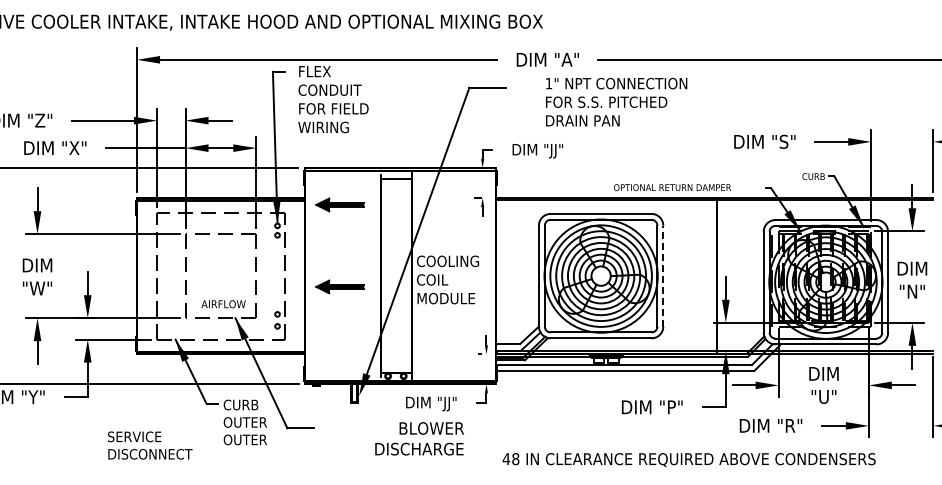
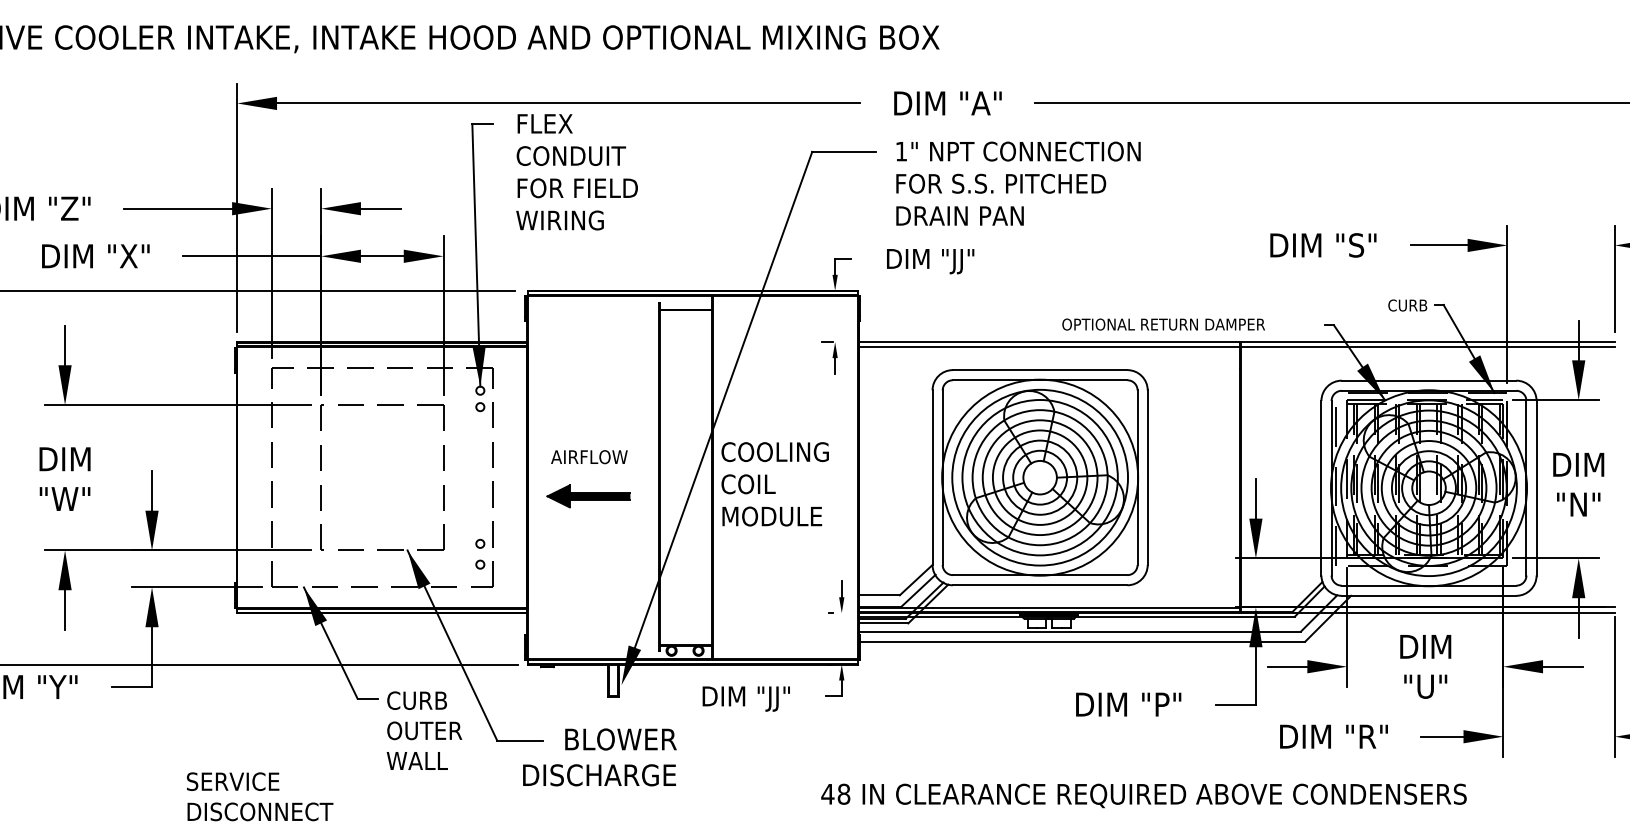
text: (616, 101) -> (1018, 182), moved
part: (339, 204) -> (587, 353), removed
line: (663, 275) -> (1148, 476), dashed -> solid
text: (223, 304) -> (589, 457), moved
text: (419, 438) -> (599, 756), moved
text: (244, 439) -> (423, 760), OUTER -> WALL
text: (150, 445) -> (260, 796), moved
text: (688, 460) -> (1142, 796), moved

